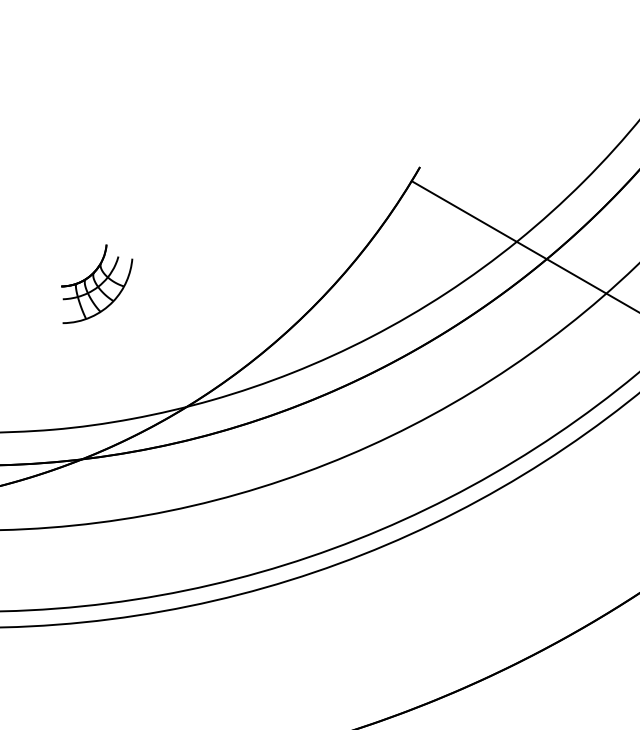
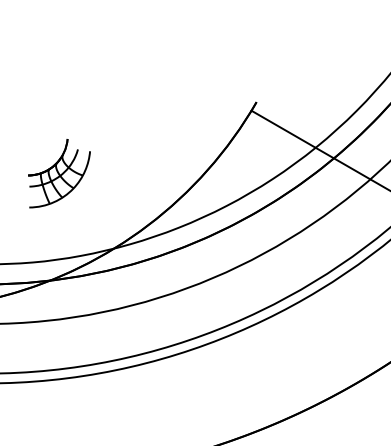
part: (97, 283) -> (59, 173), size x1.43

